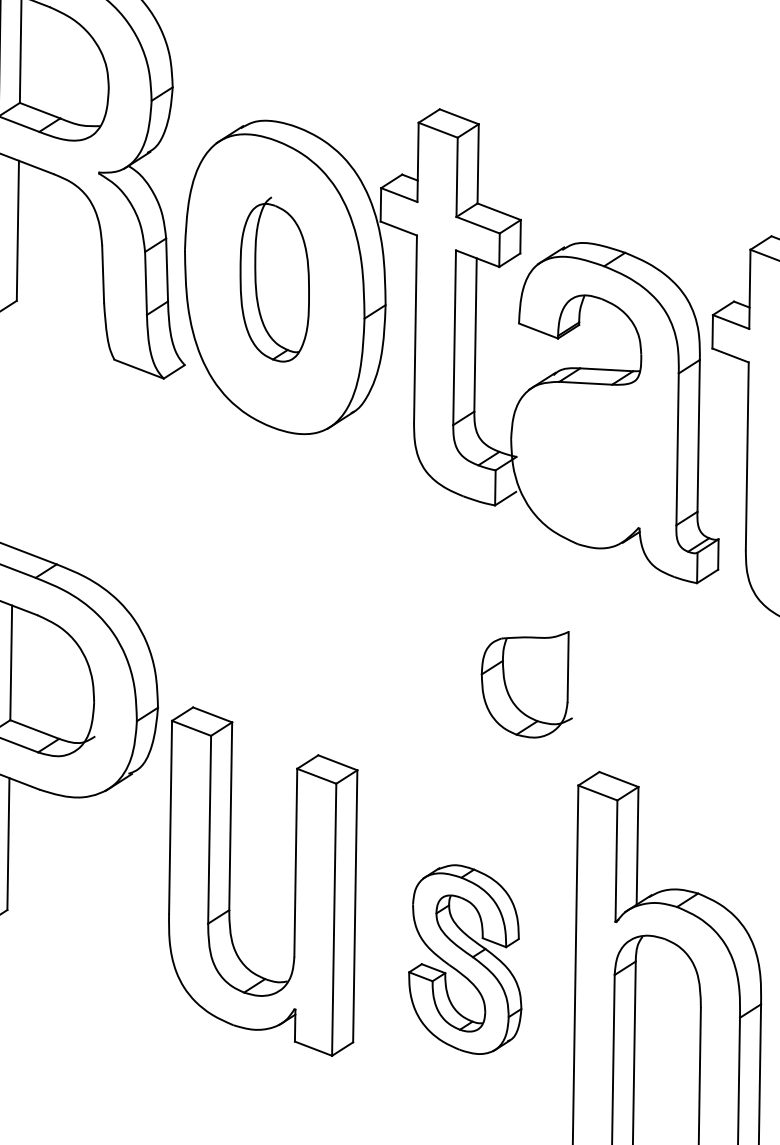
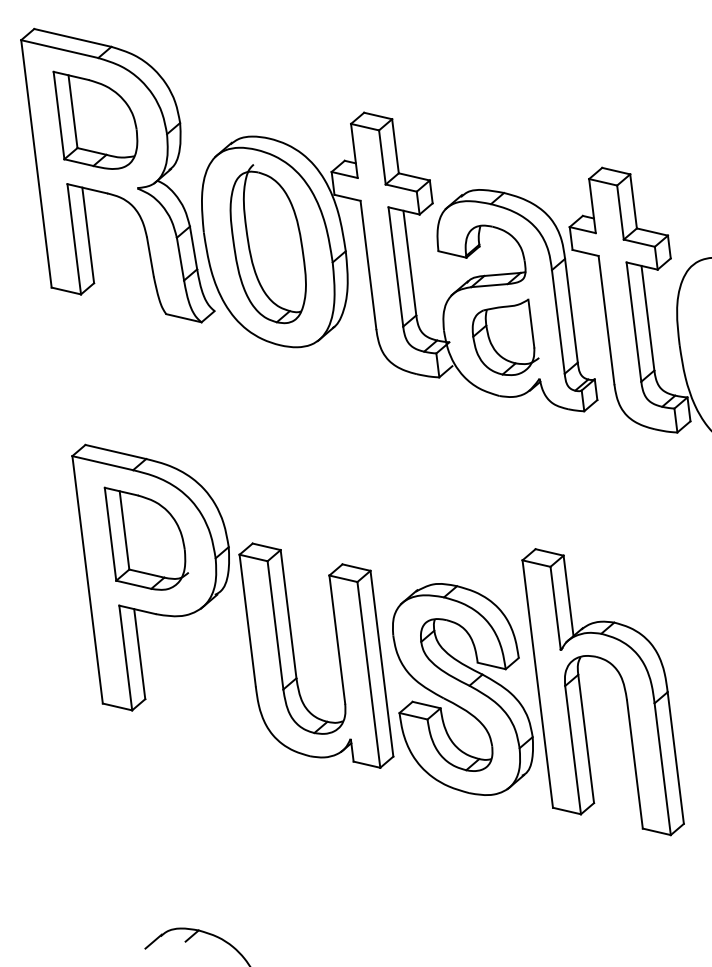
part: (274, 279) -> (267, 244), size x1.43
part: (528, 680) -> (505, 336), moved
part: (466, 959) -> (462, 689), size x1.67

